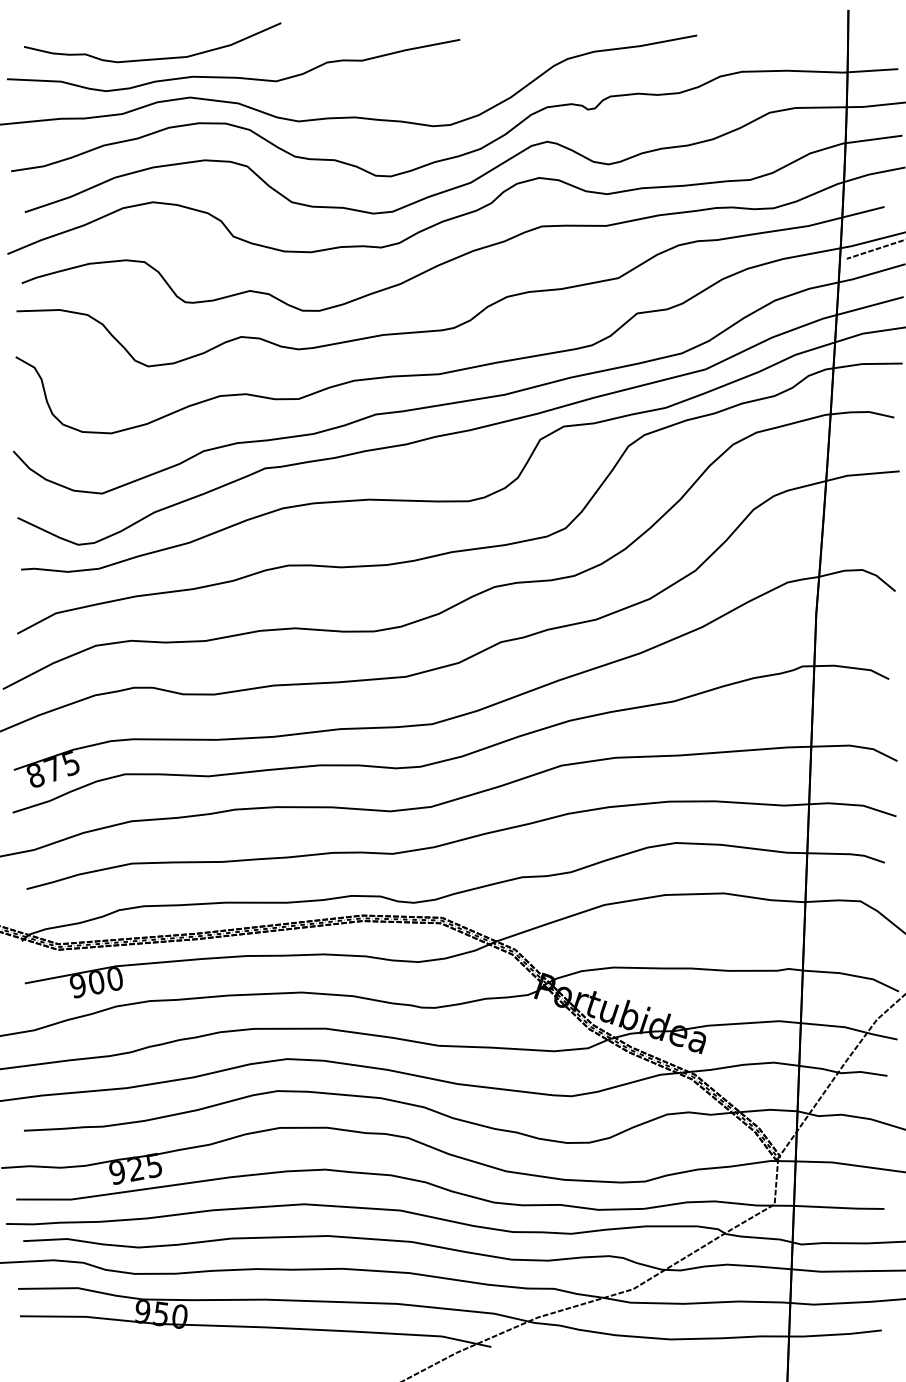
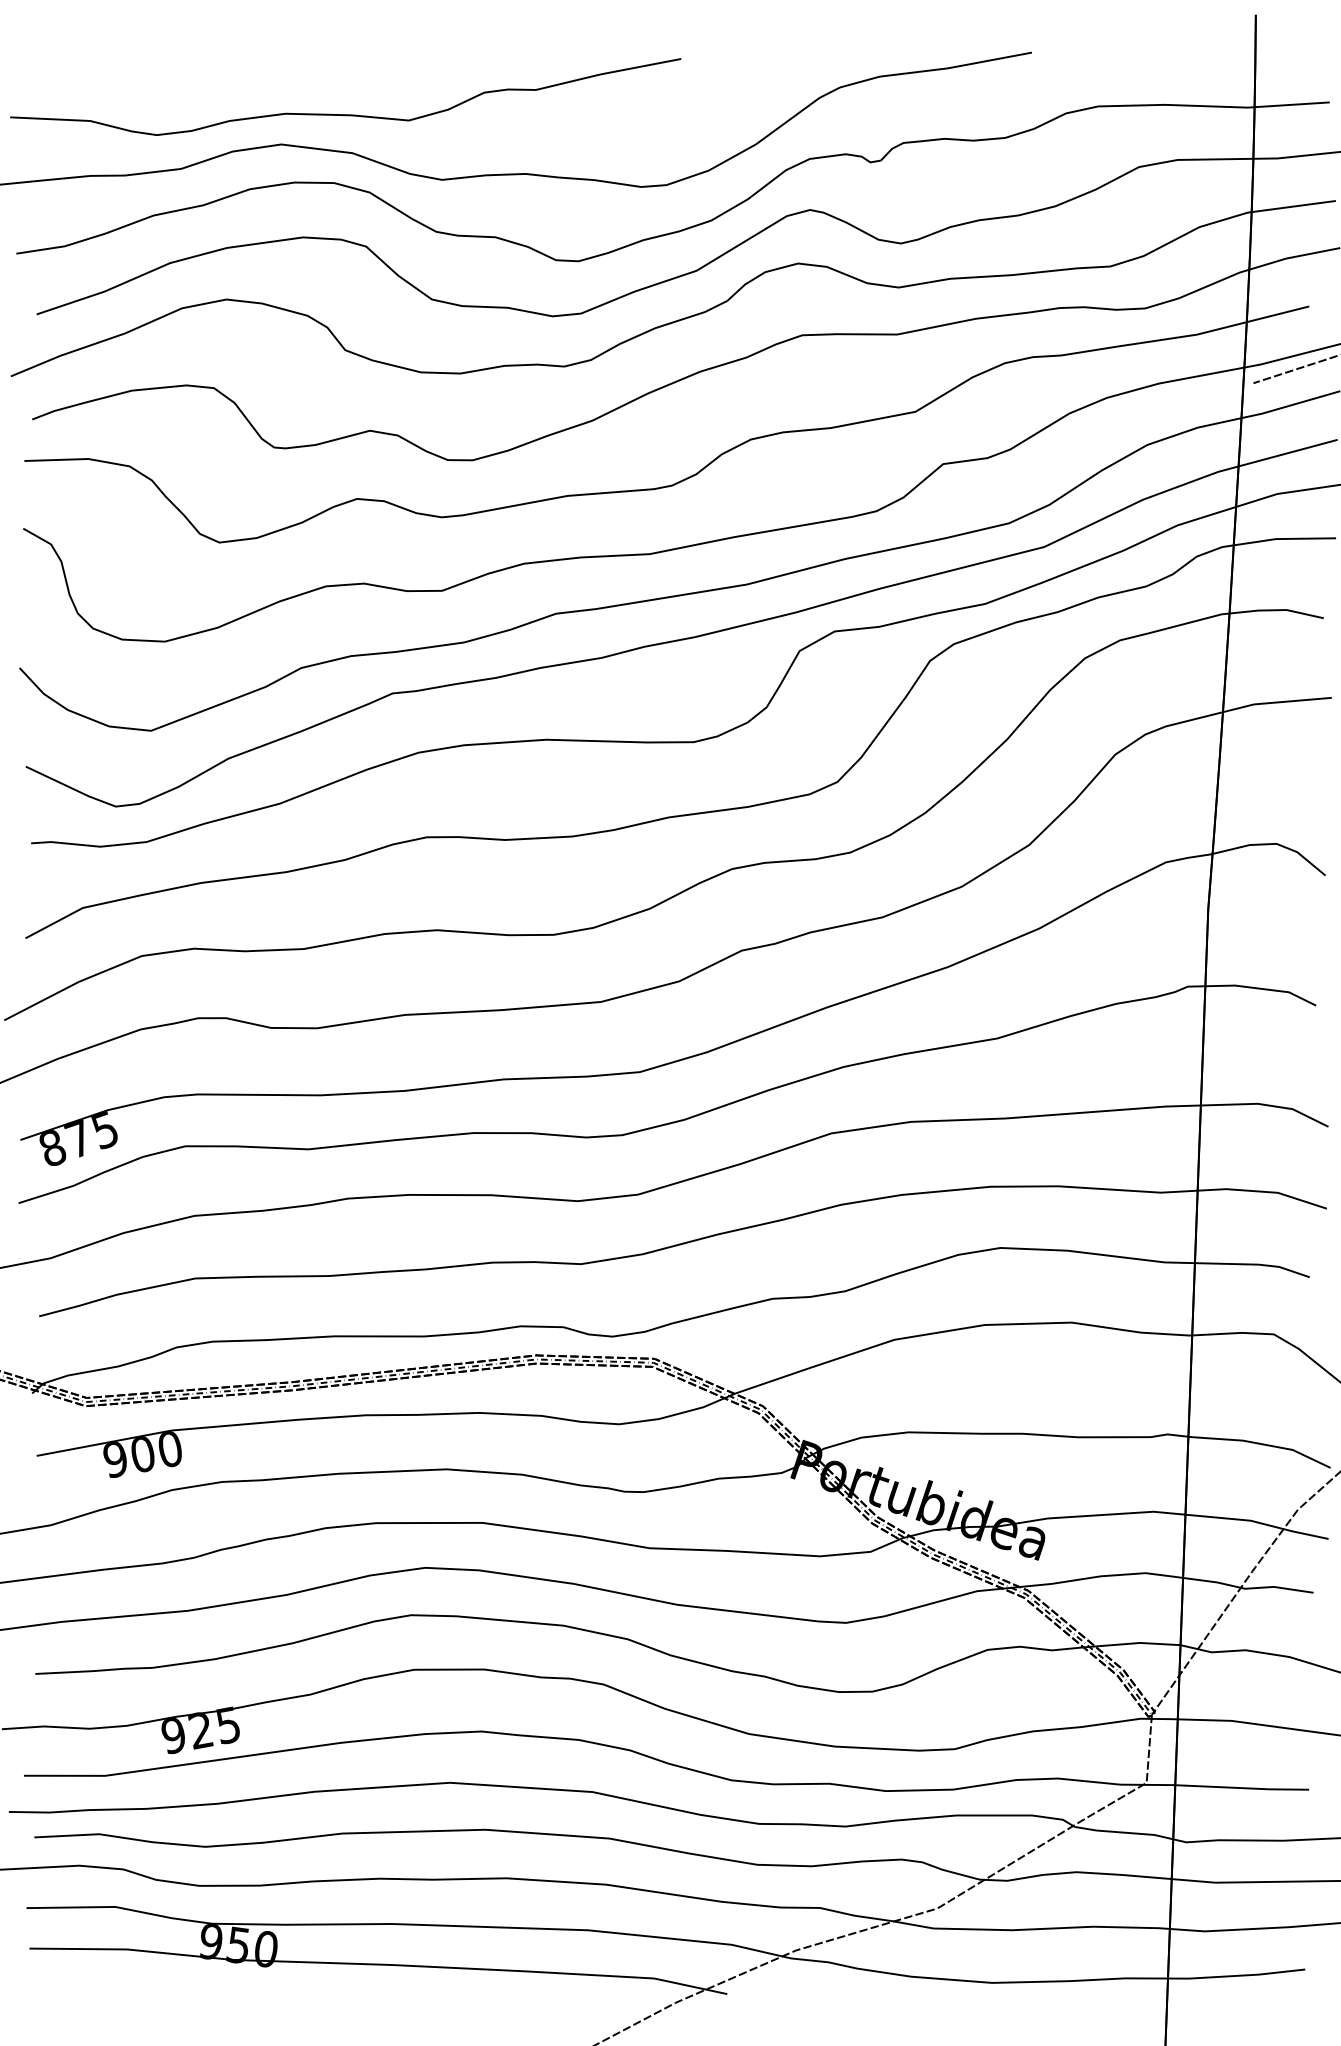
curve: (152, 58) -> (225, 86), removed

